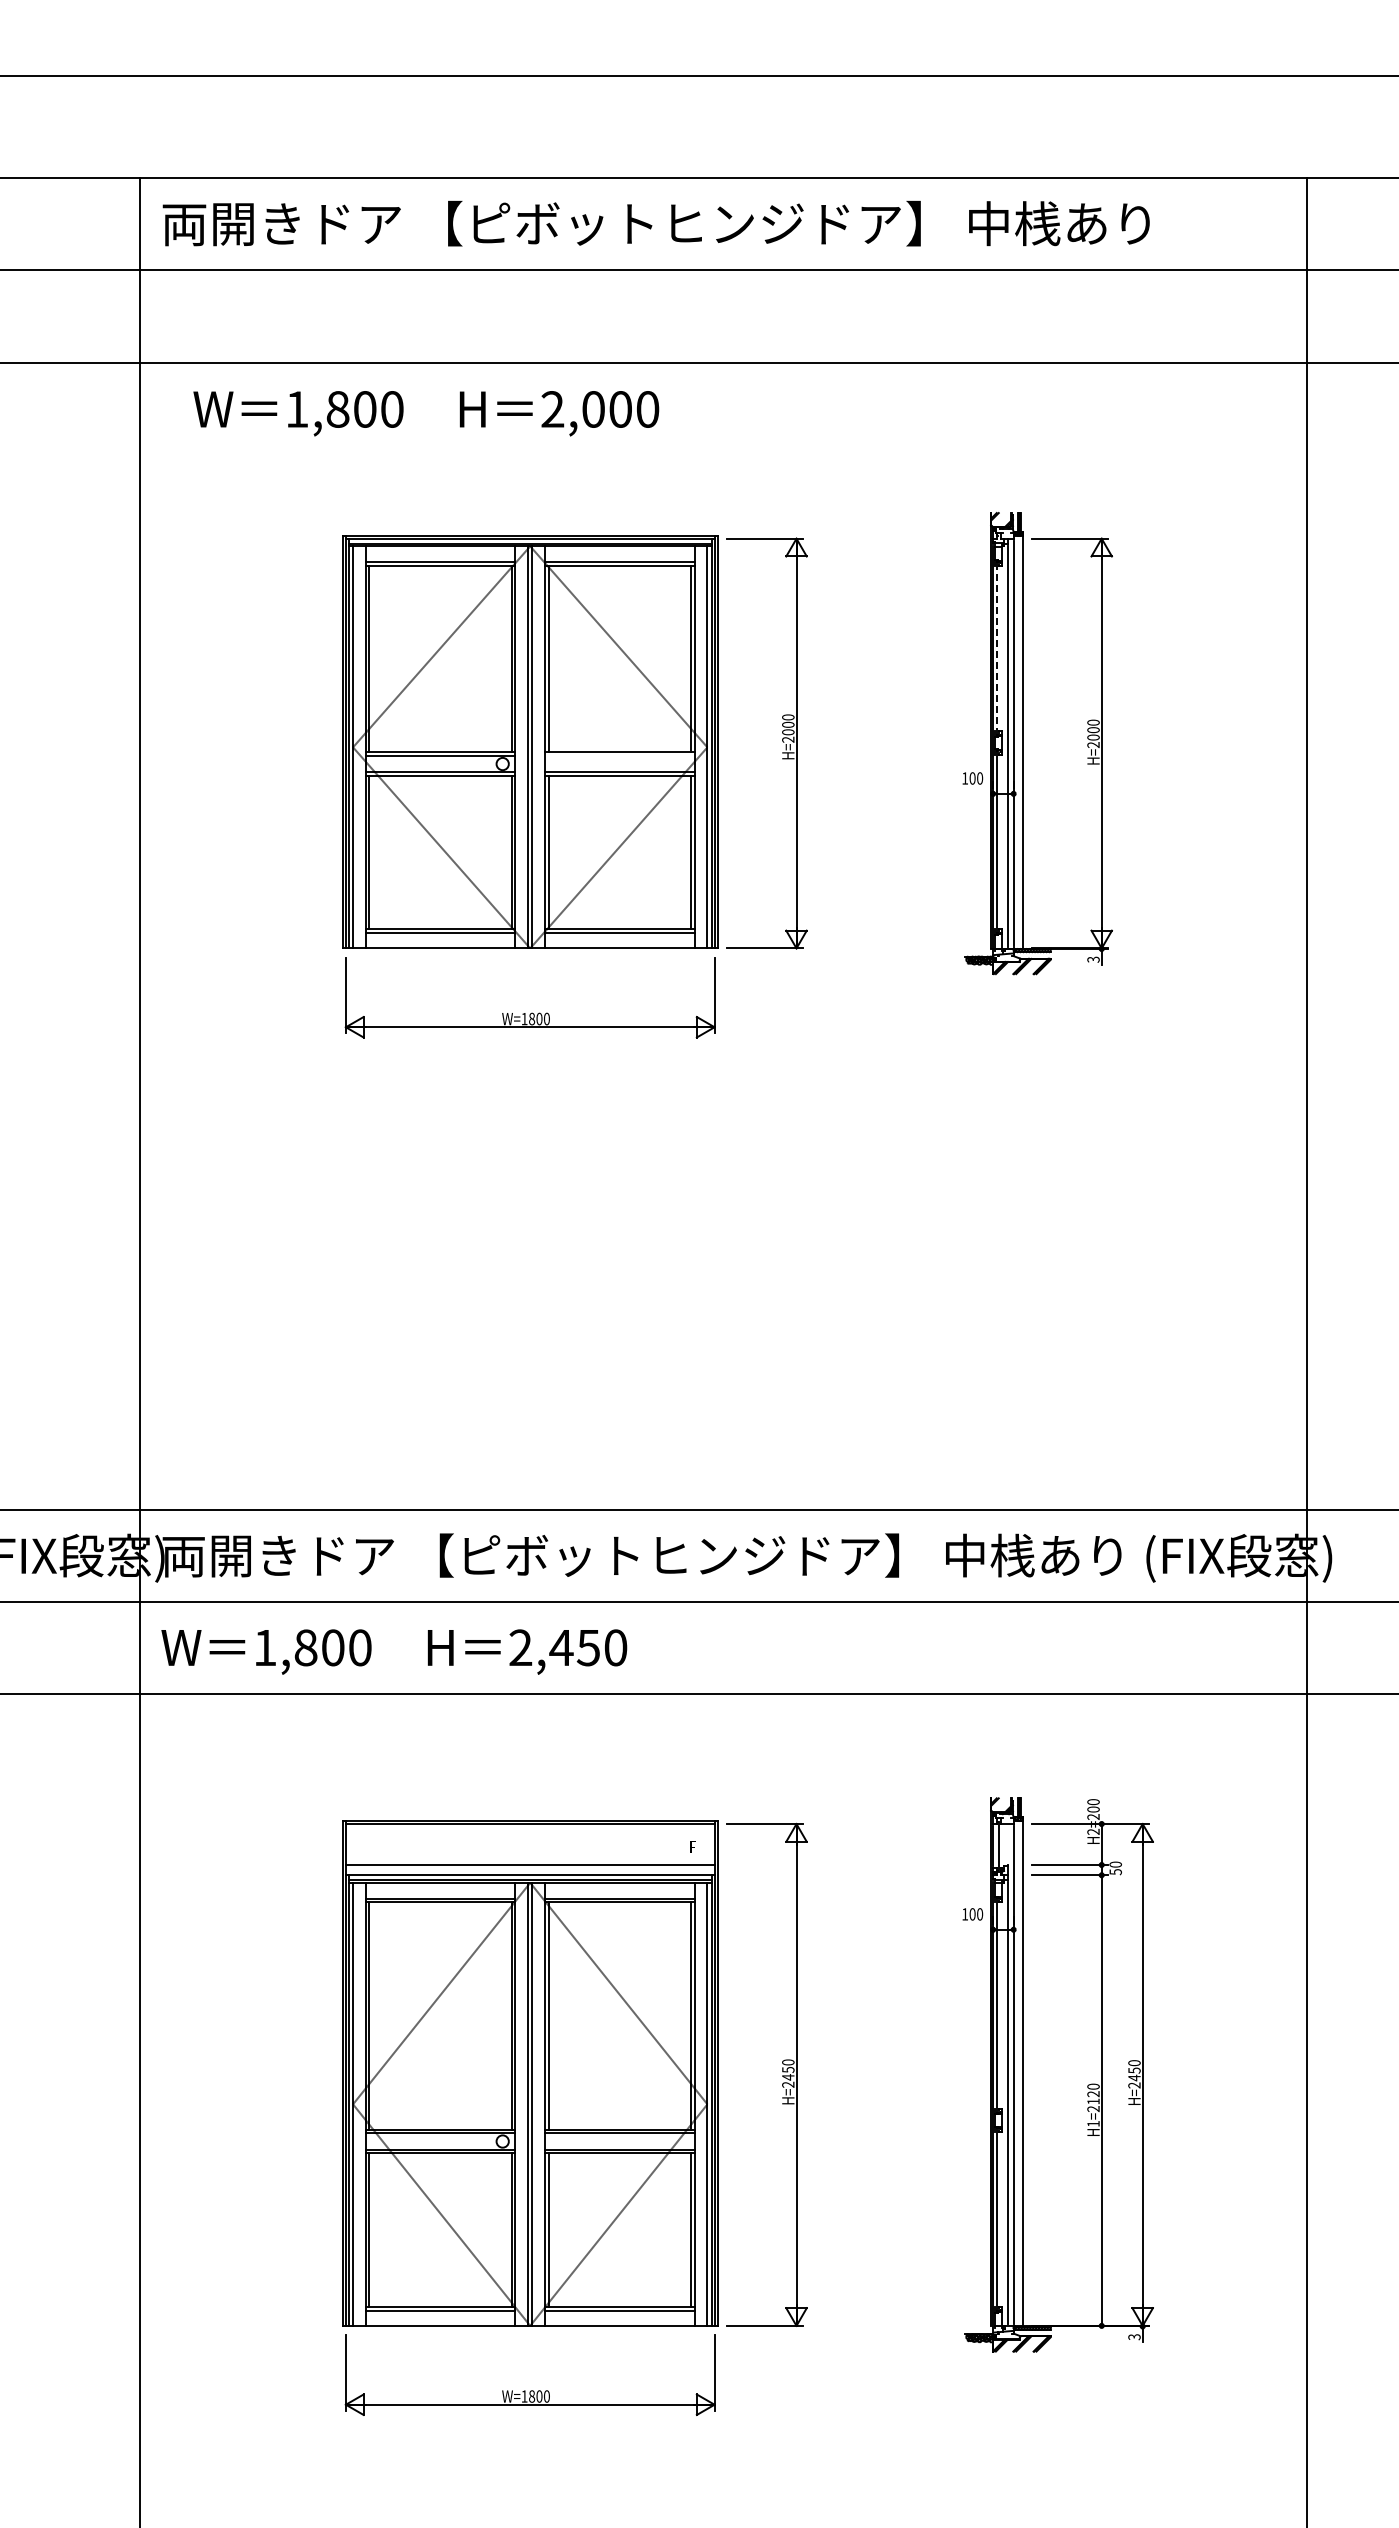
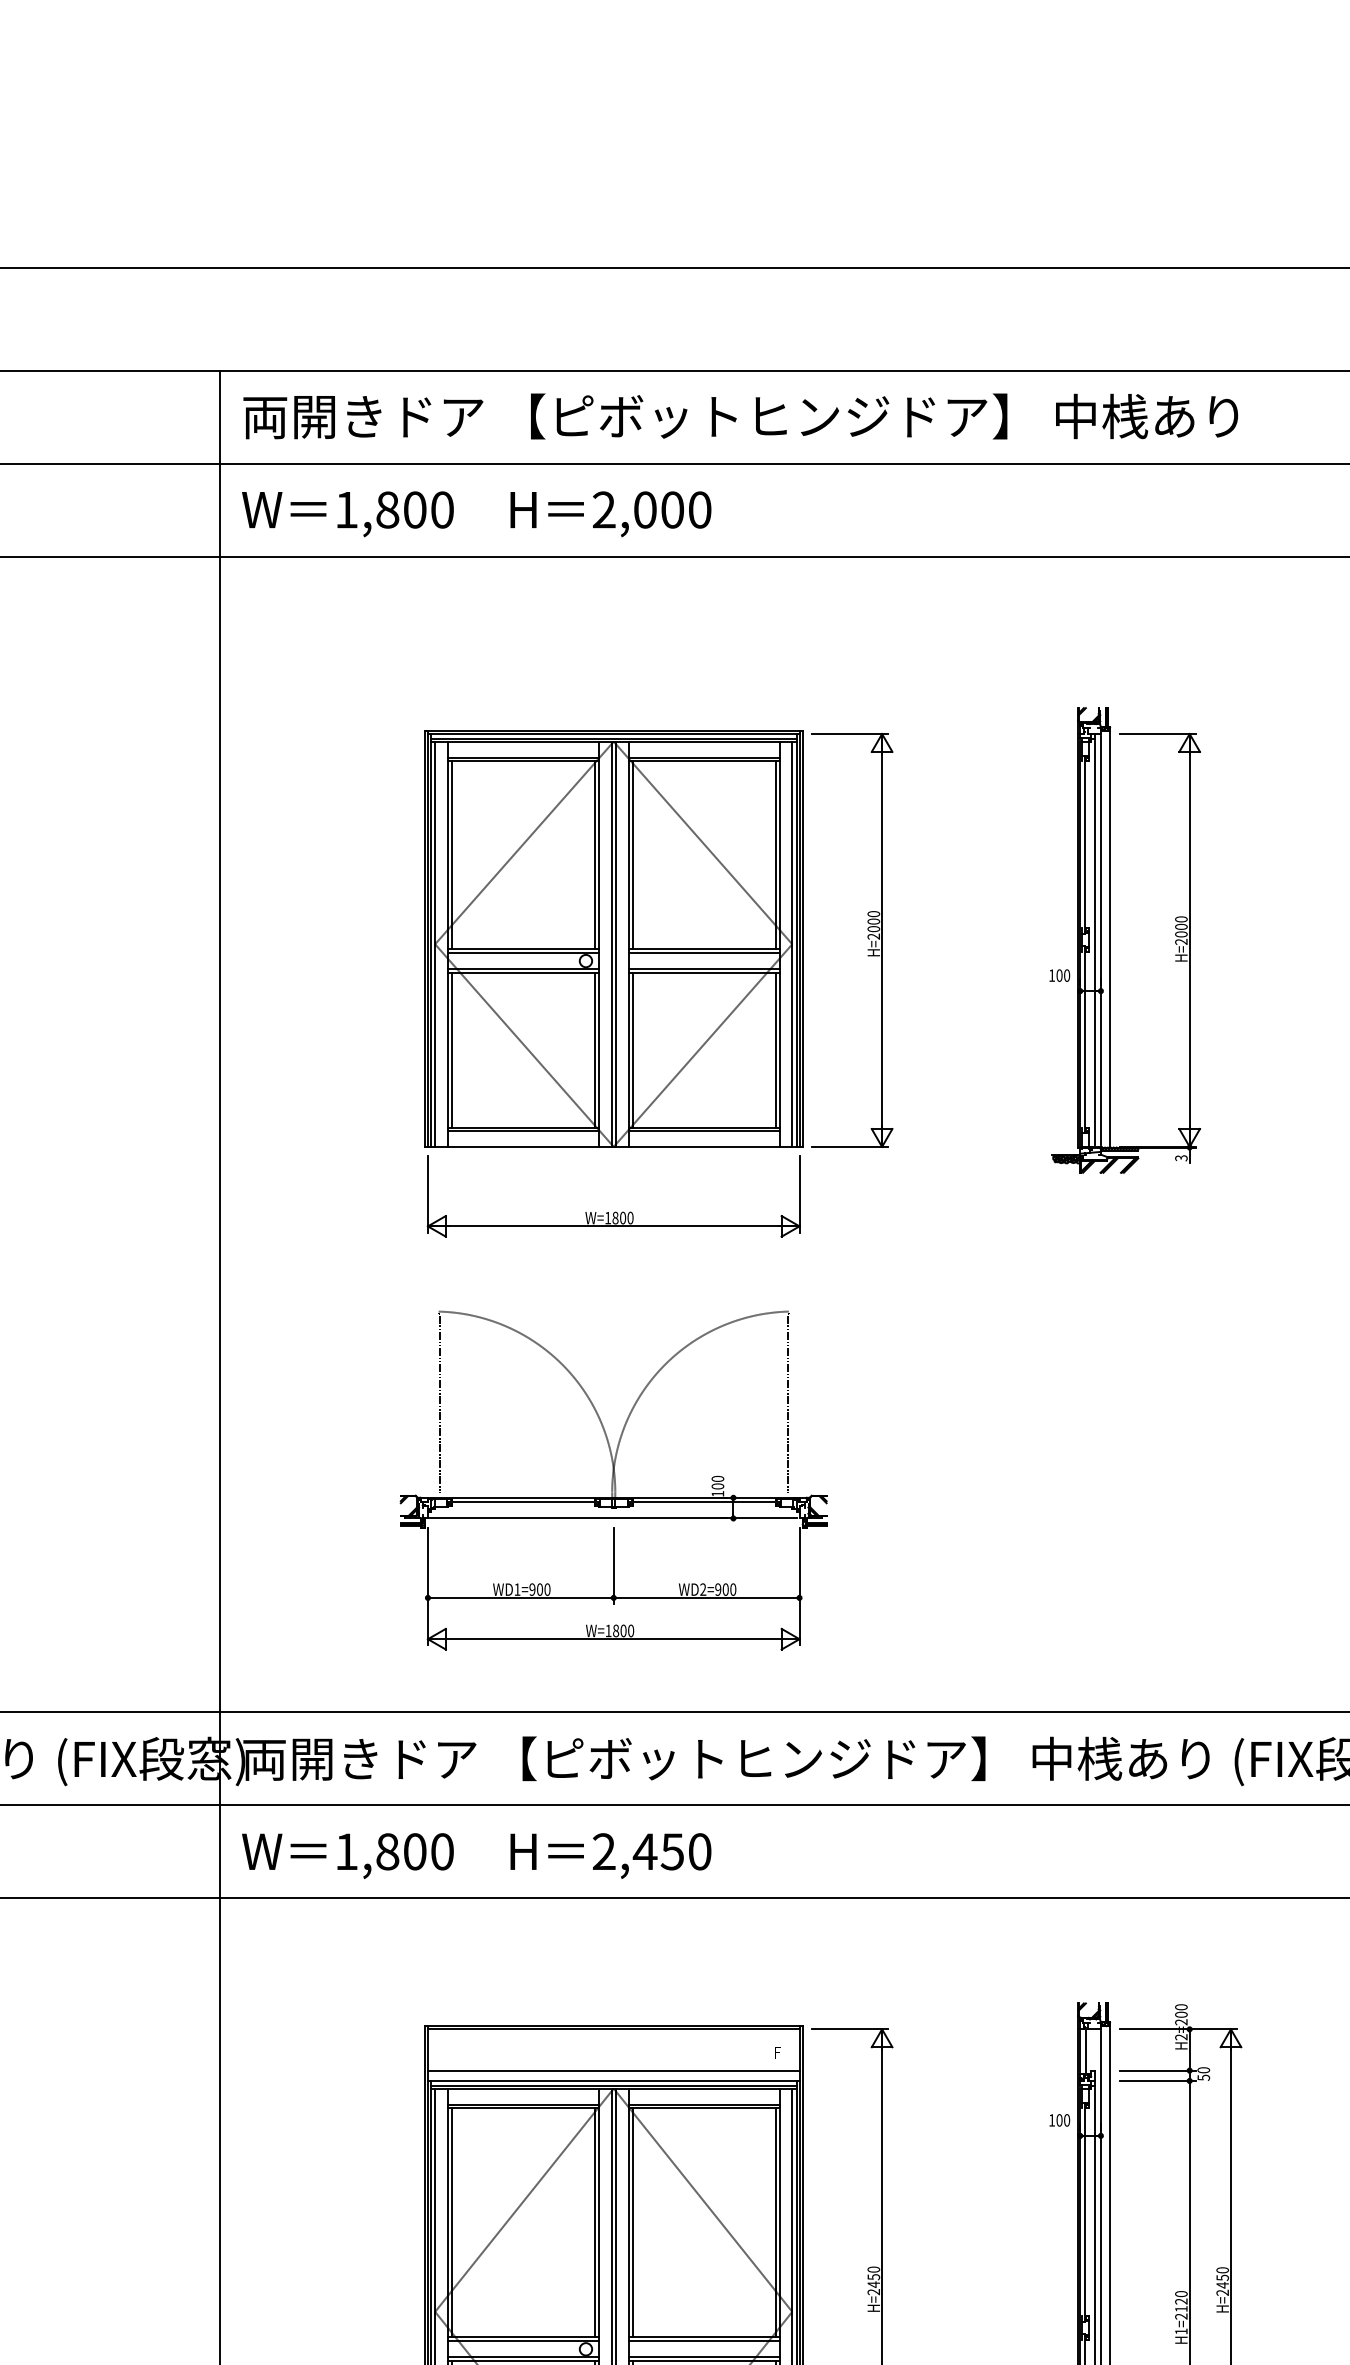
text: (426, 413) -> (476, 514), moved
line: (997, 648) -> (1084, 844), dashed -> solid
line: (619, 755) -> (703, 952), added
part: (530, 1279) -> (613, 1480), added

